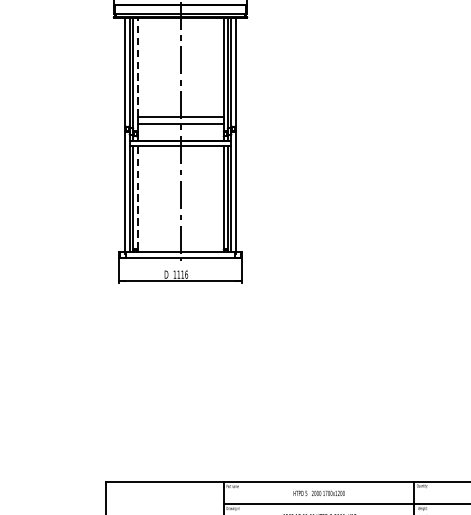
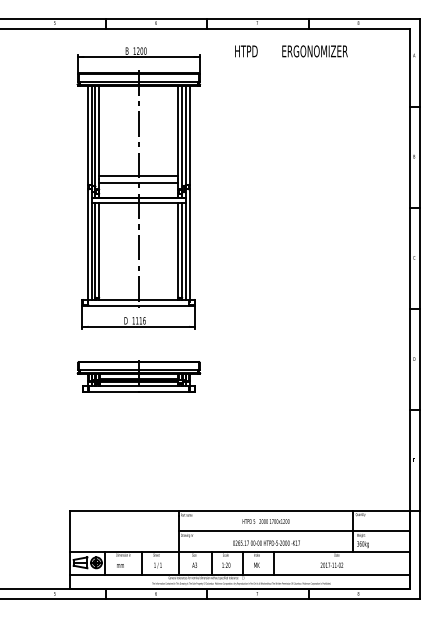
line: (137, 67) -> (99, 130), dashed -> solid
line: (137, 198) -> (99, 250), dashed -> solid
part: (180, 335) -> (138, 376), added

